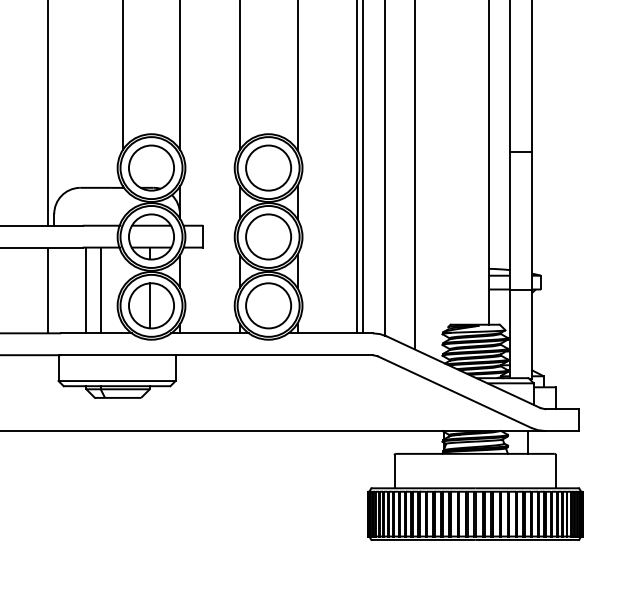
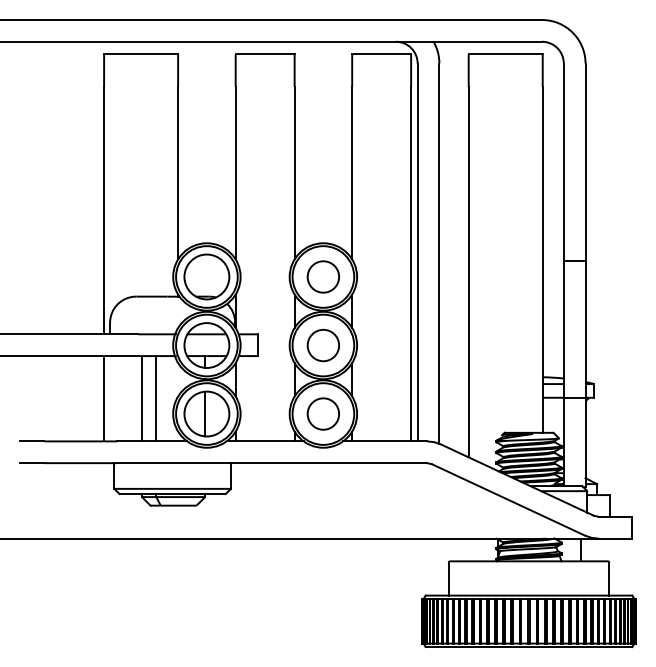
circle: (267, 167) -> (322, 276), size x0.7
circle: (267, 236) -> (322, 345), size x0.7
circle: (267, 305) -> (322, 413), size x0.7

